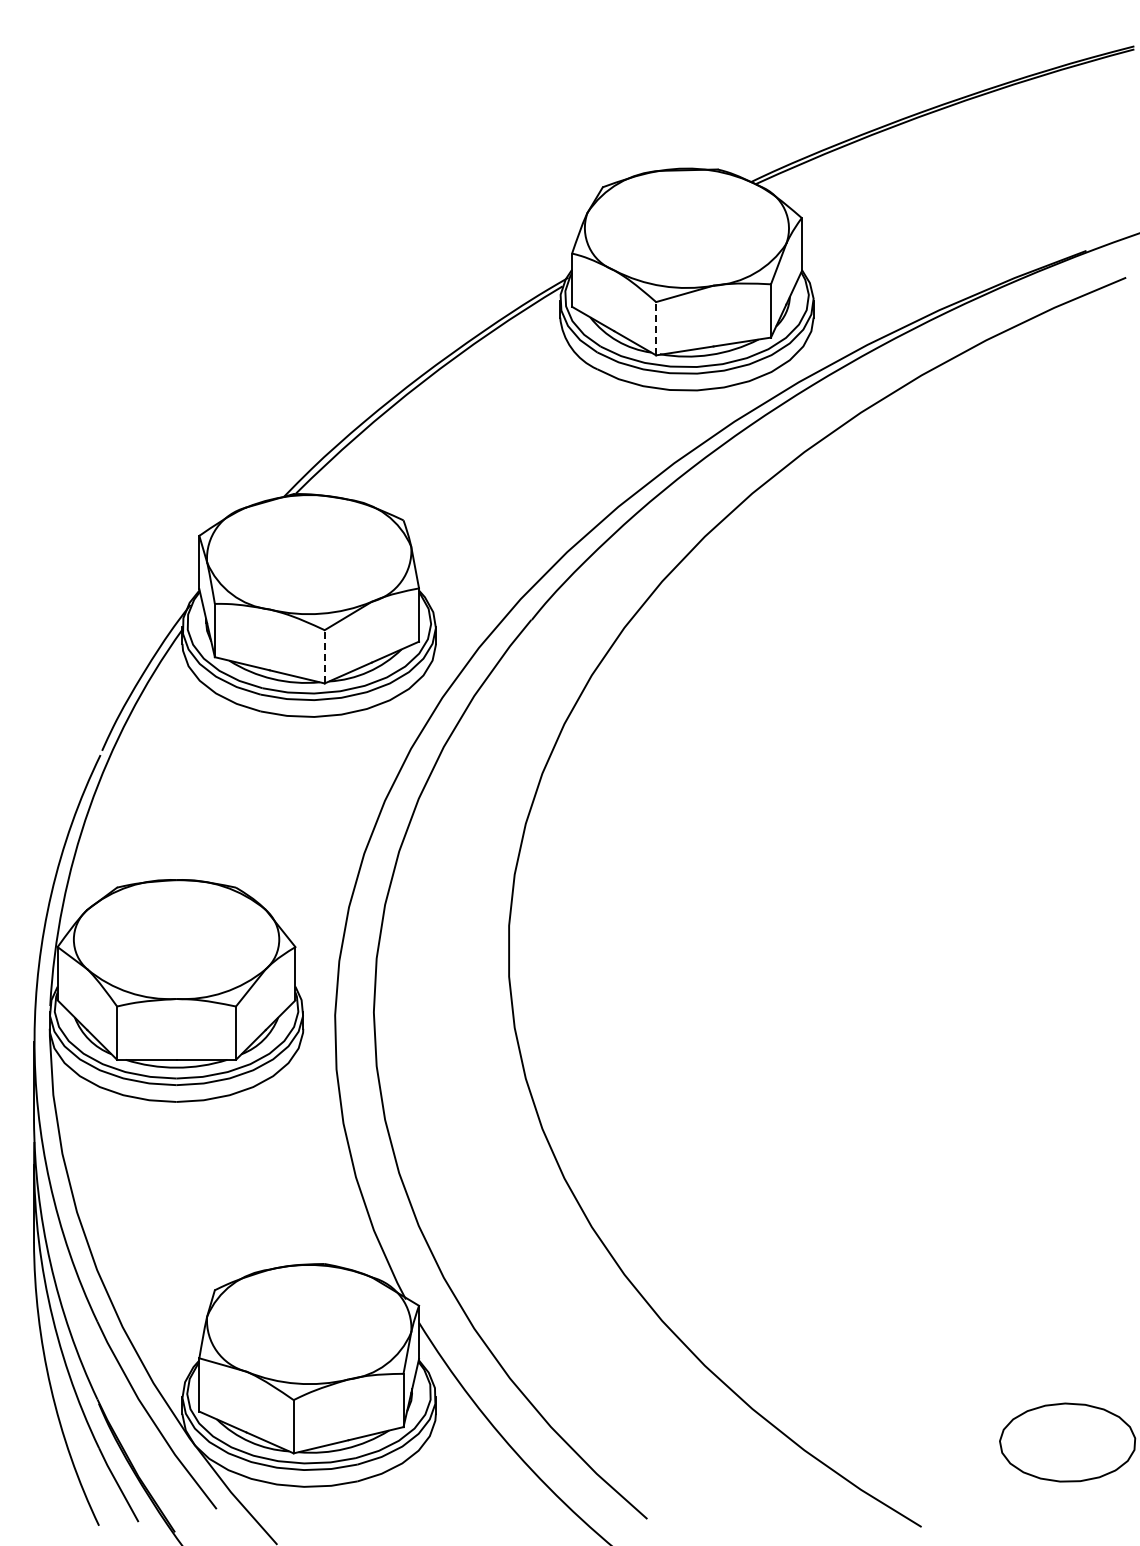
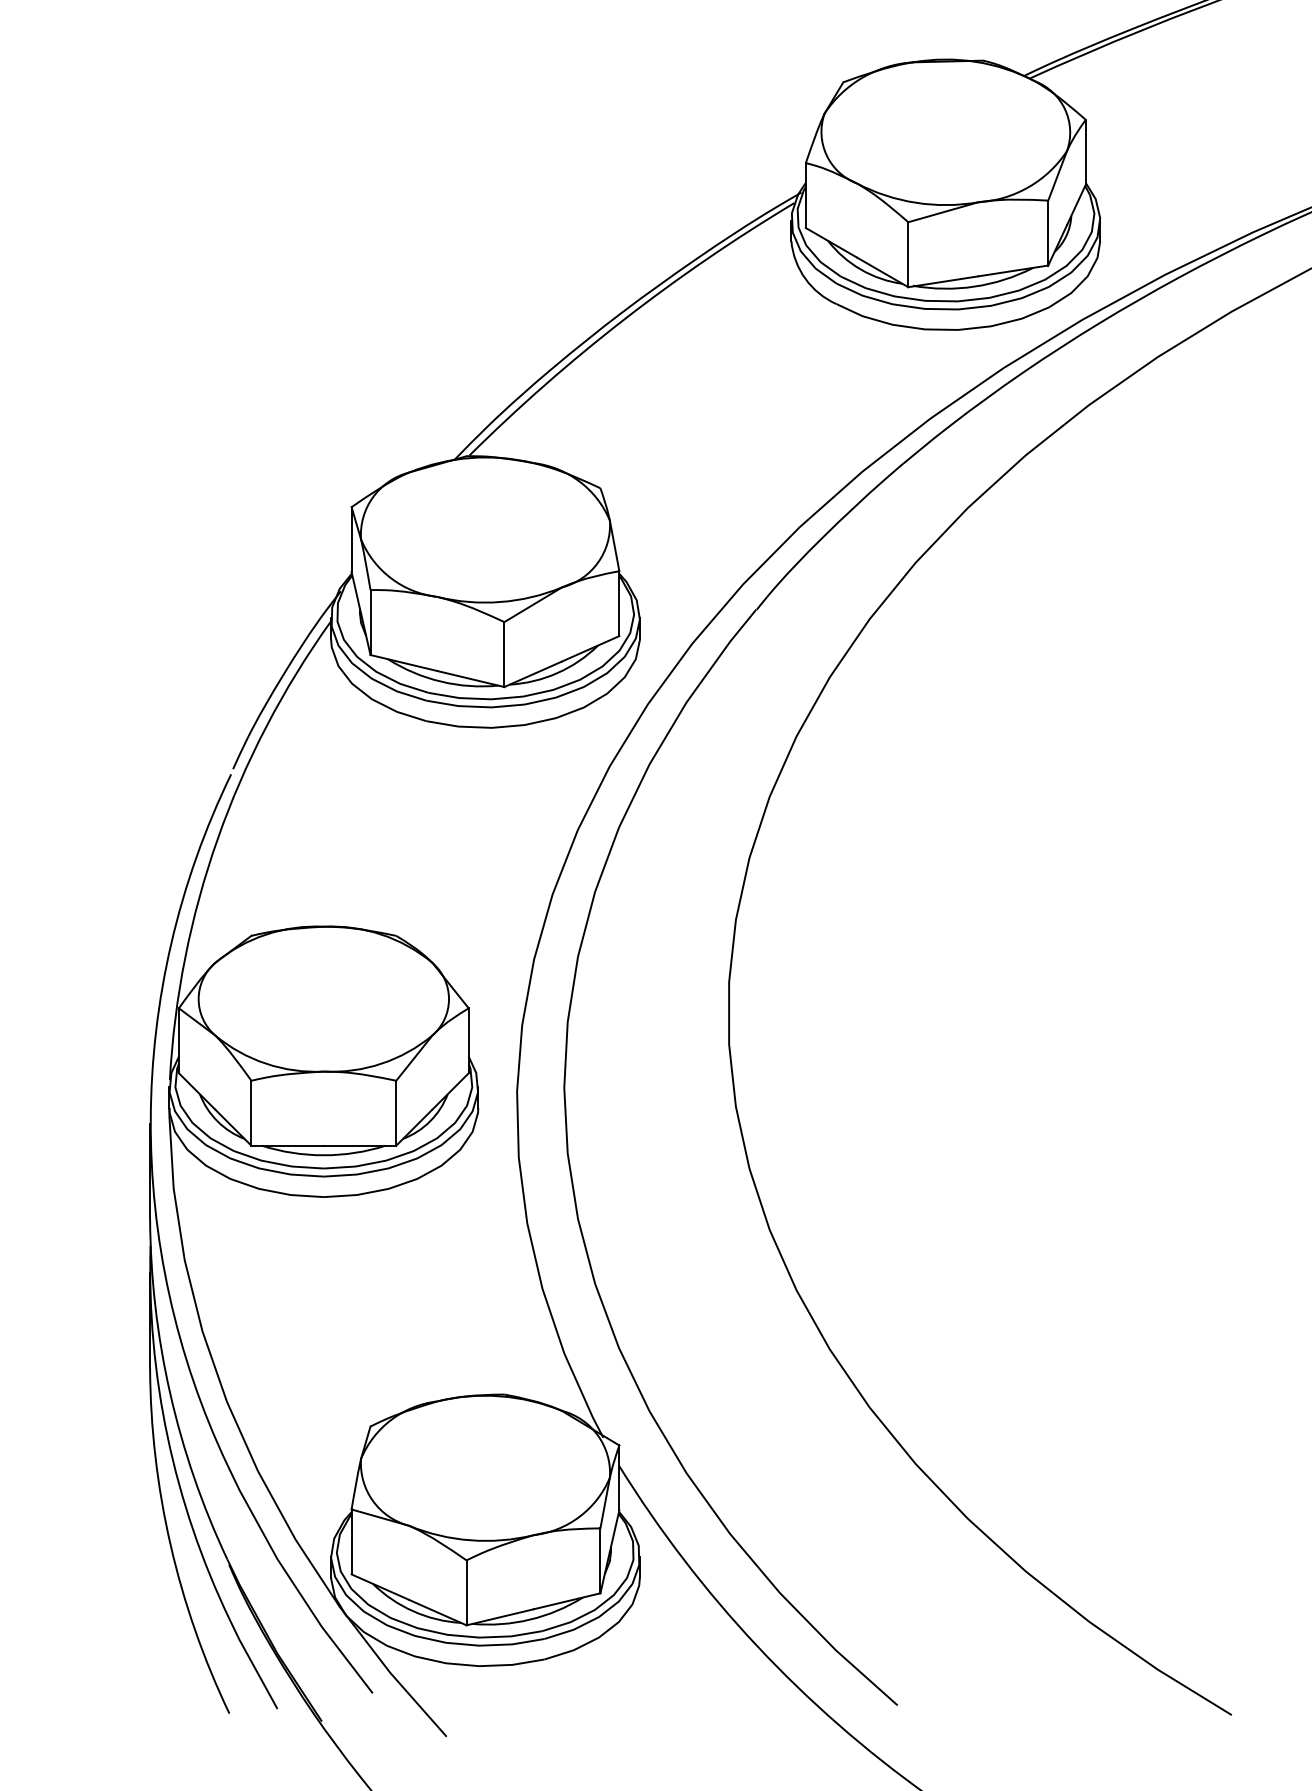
line: (656, 328) -> (908, 254), dashed -> solid
line: (324, 656) -> (504, 654), dashed -> solid

